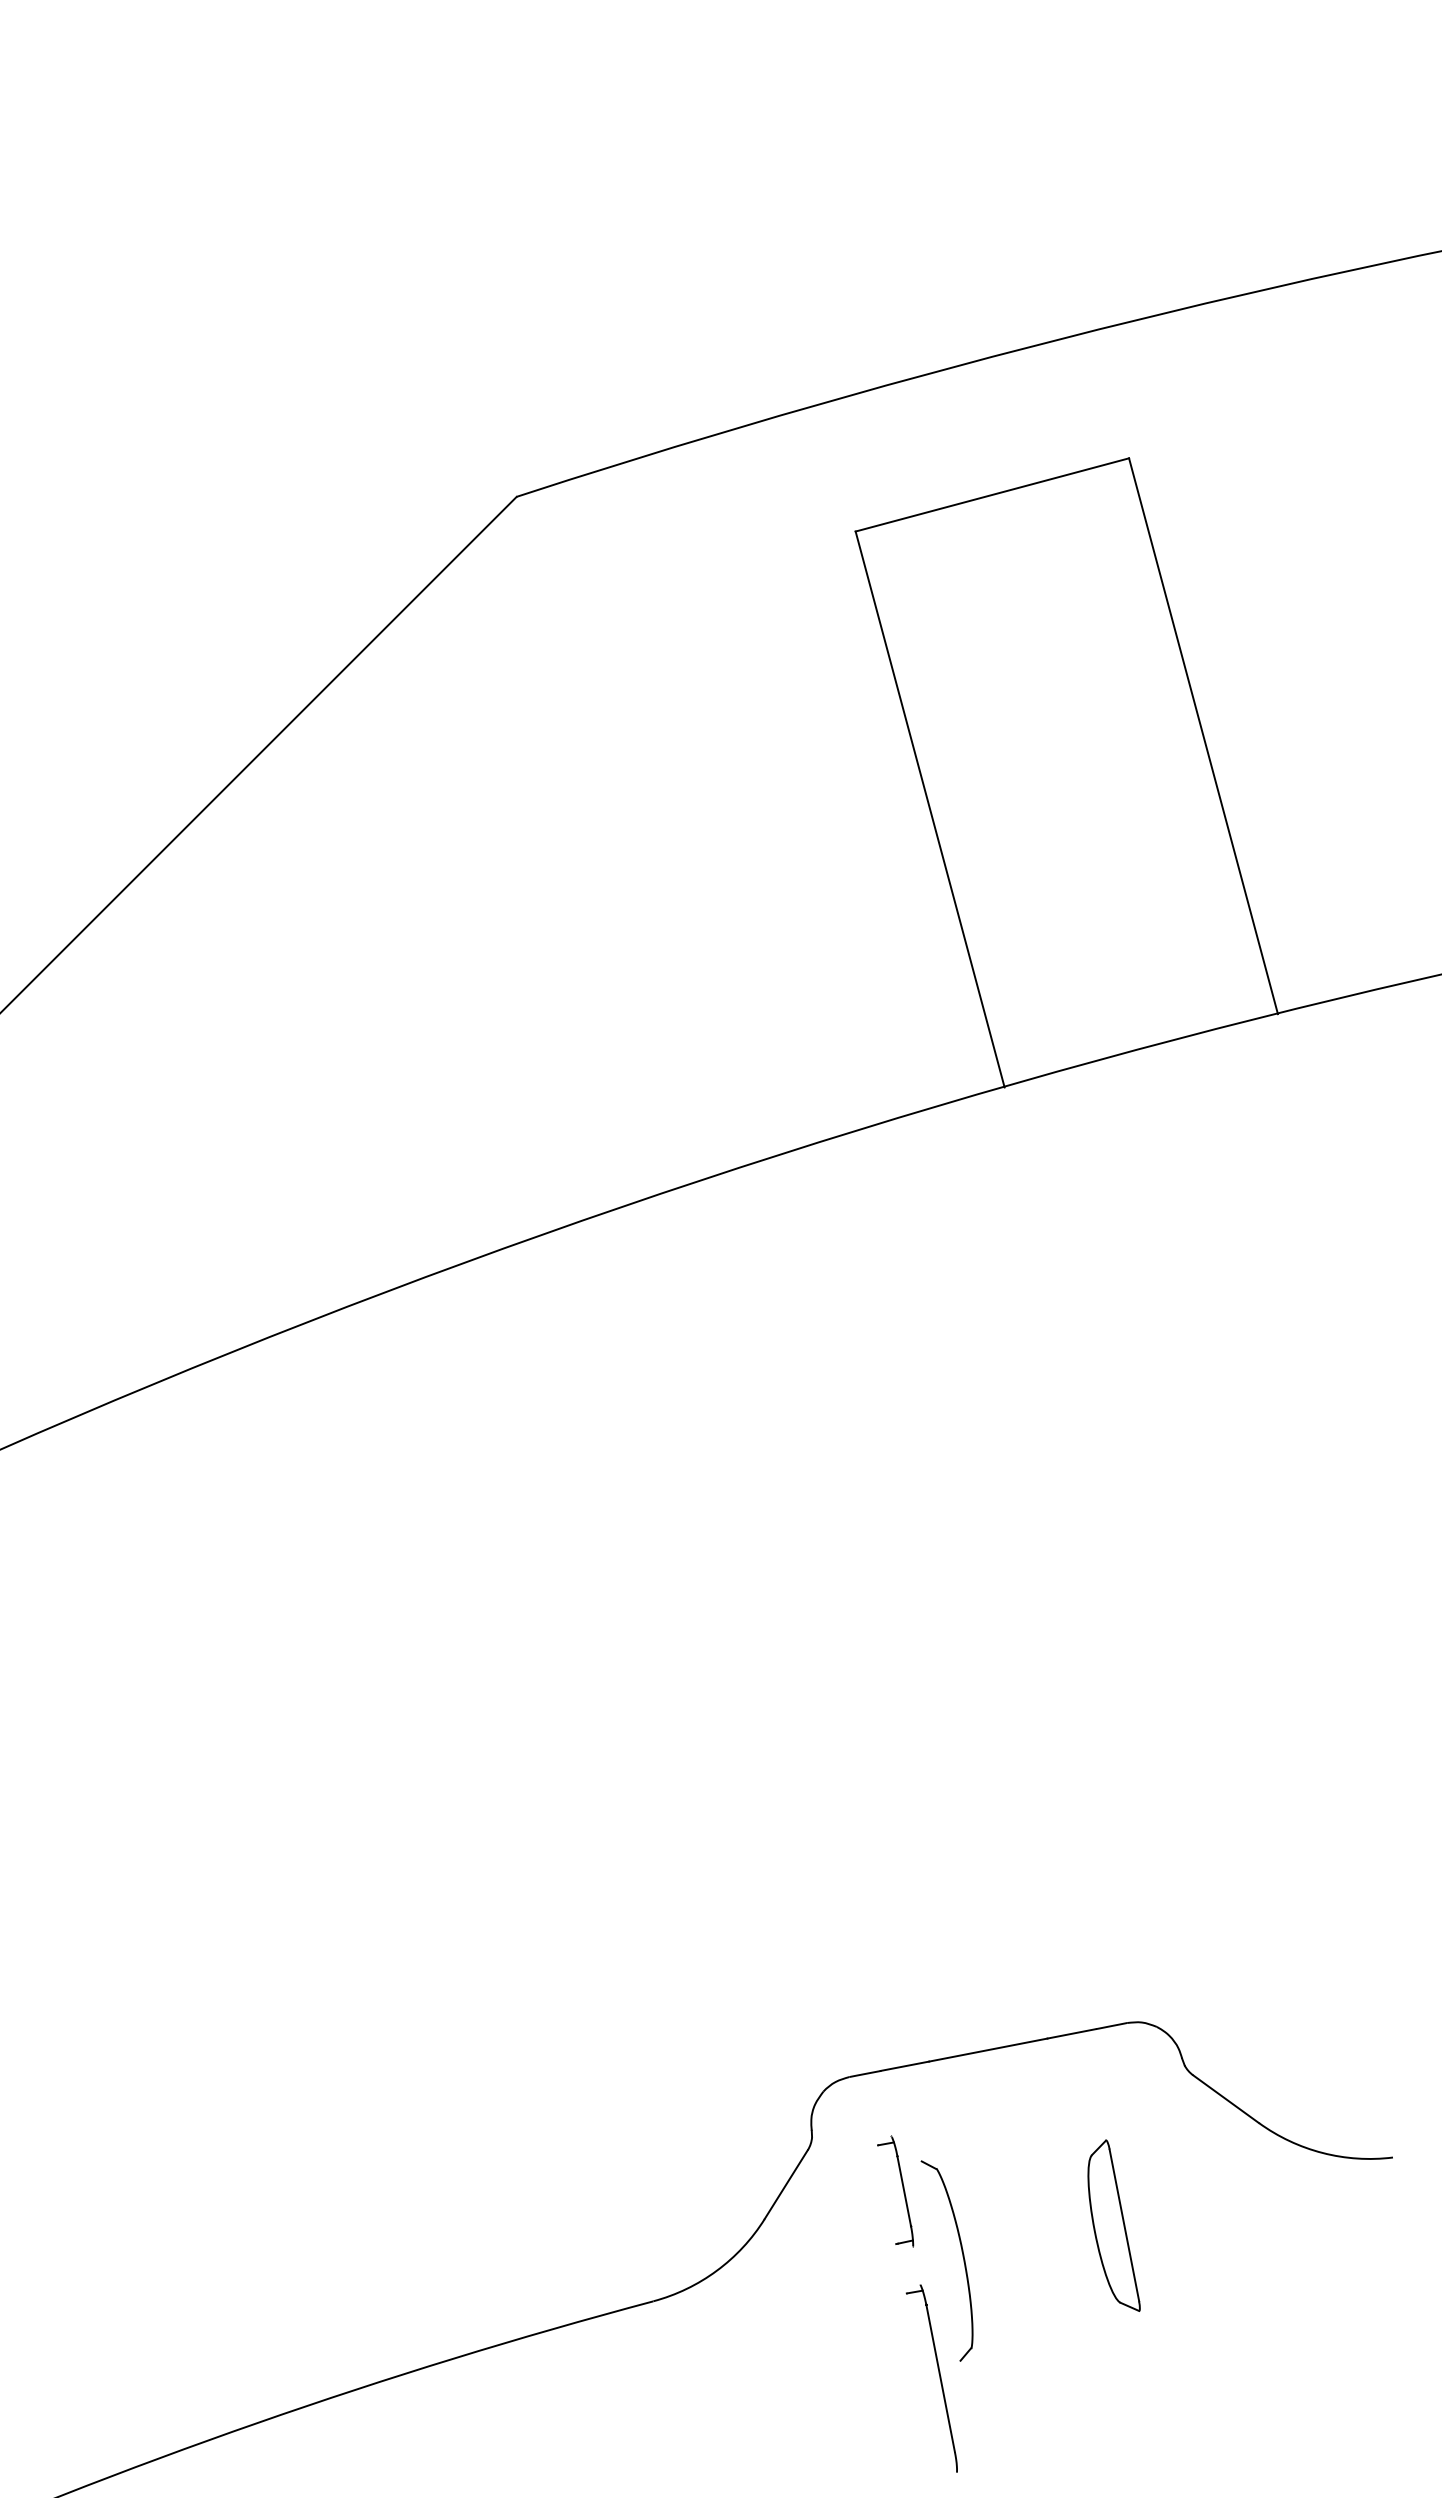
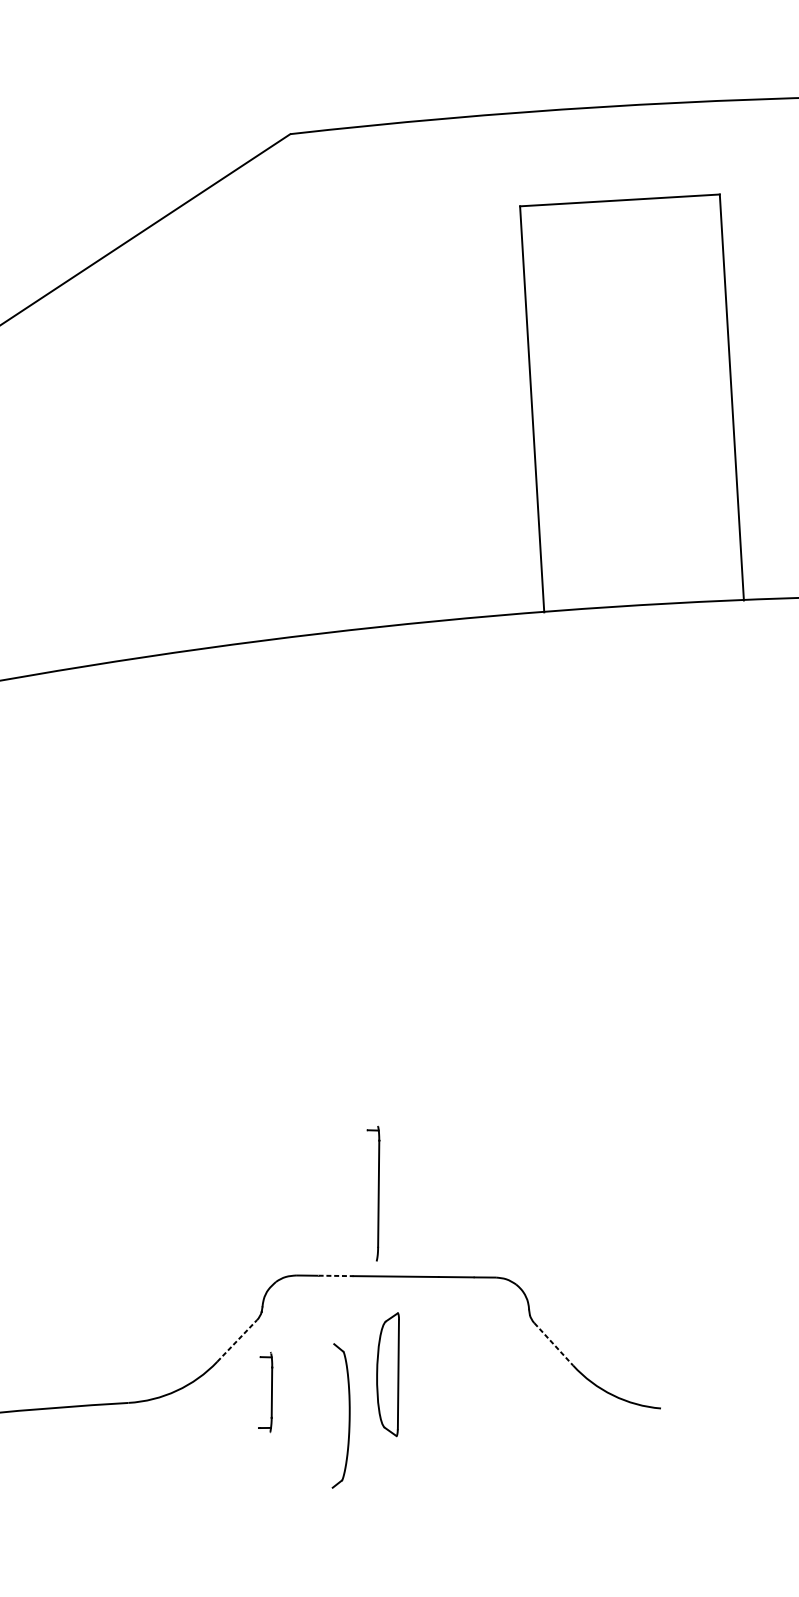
line: (904, 2066) -> (335, 1276), solid -> dashed
line: (1226, 2099) -> (554, 1344), solid -> dashed
line: (786, 2184) -> (237, 1340), solid -> dashed
part: (902, 2188) -> (271, 1390), moved
part: (1113, 2225) -> (390, 1373), moved
part: (939, 2378) -> (377, 1193), moved

